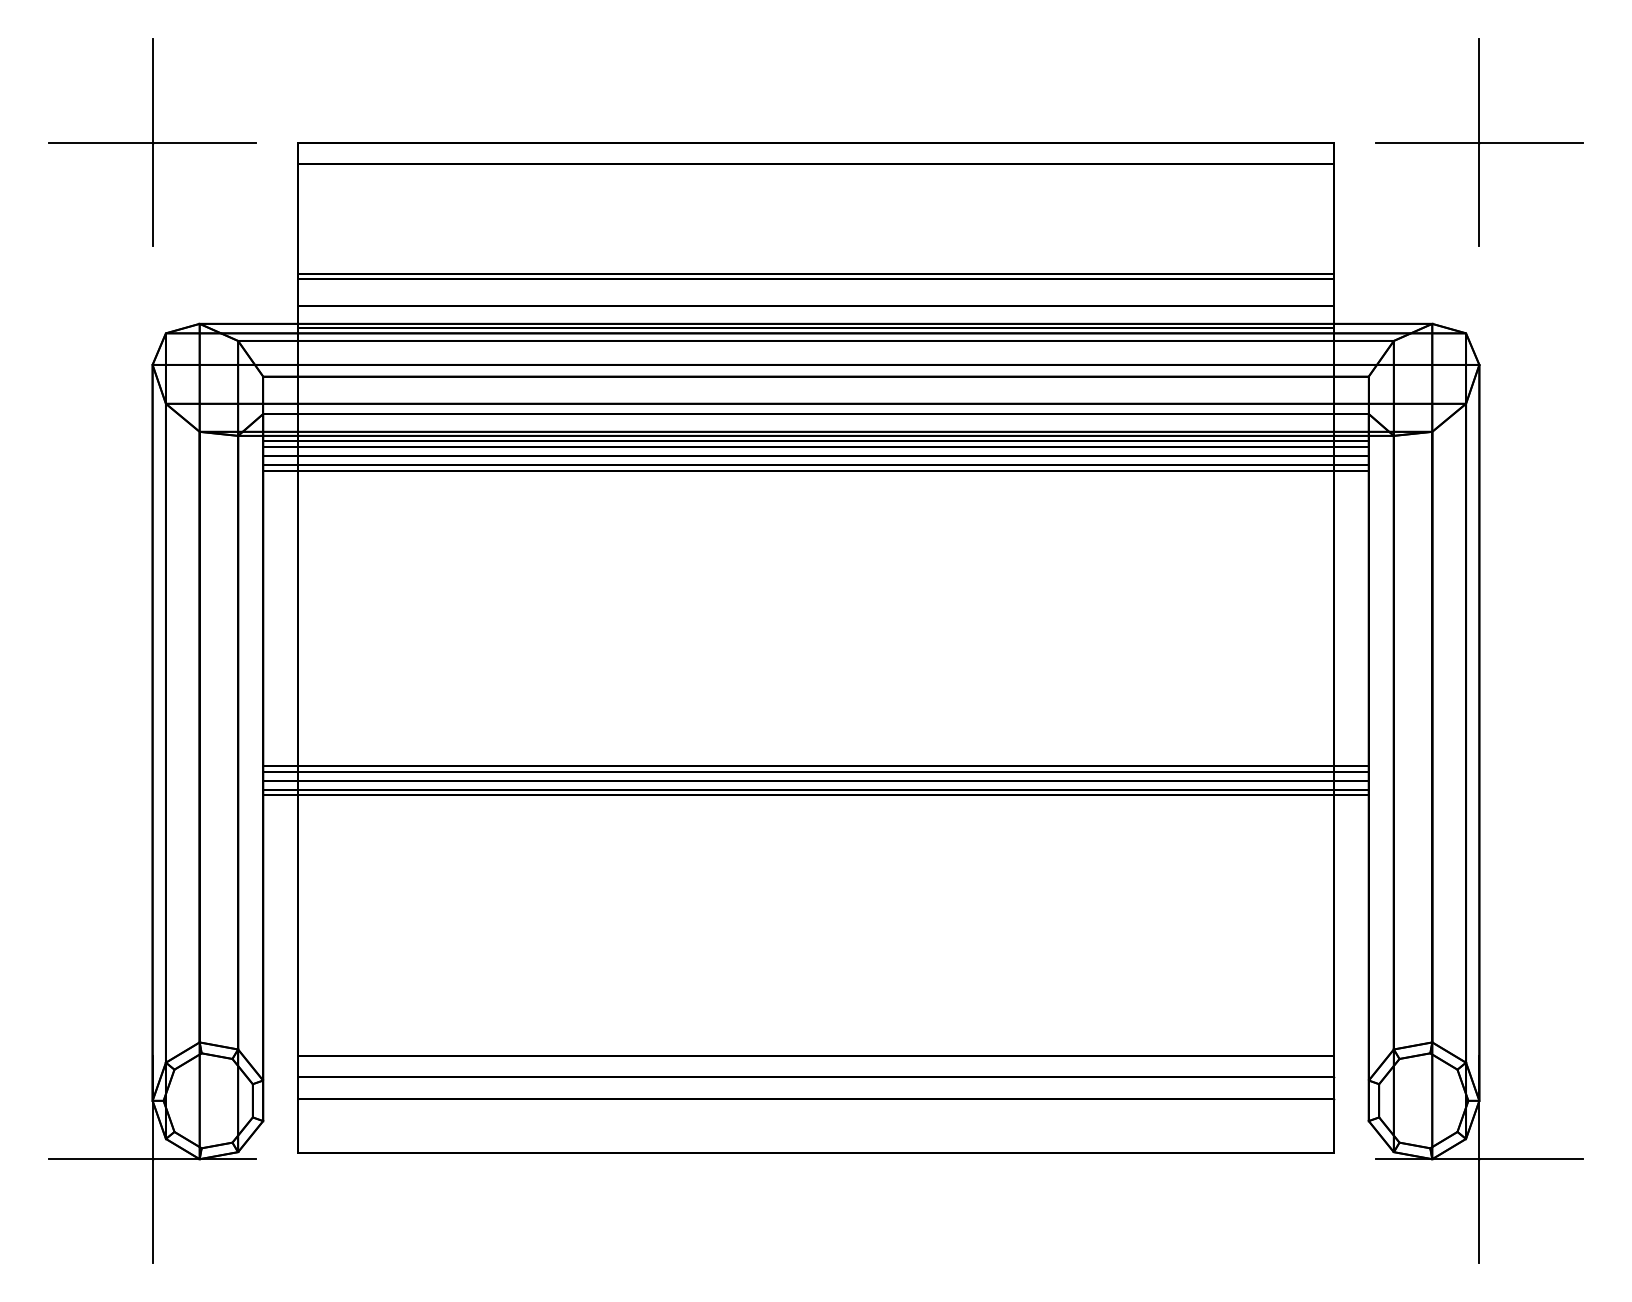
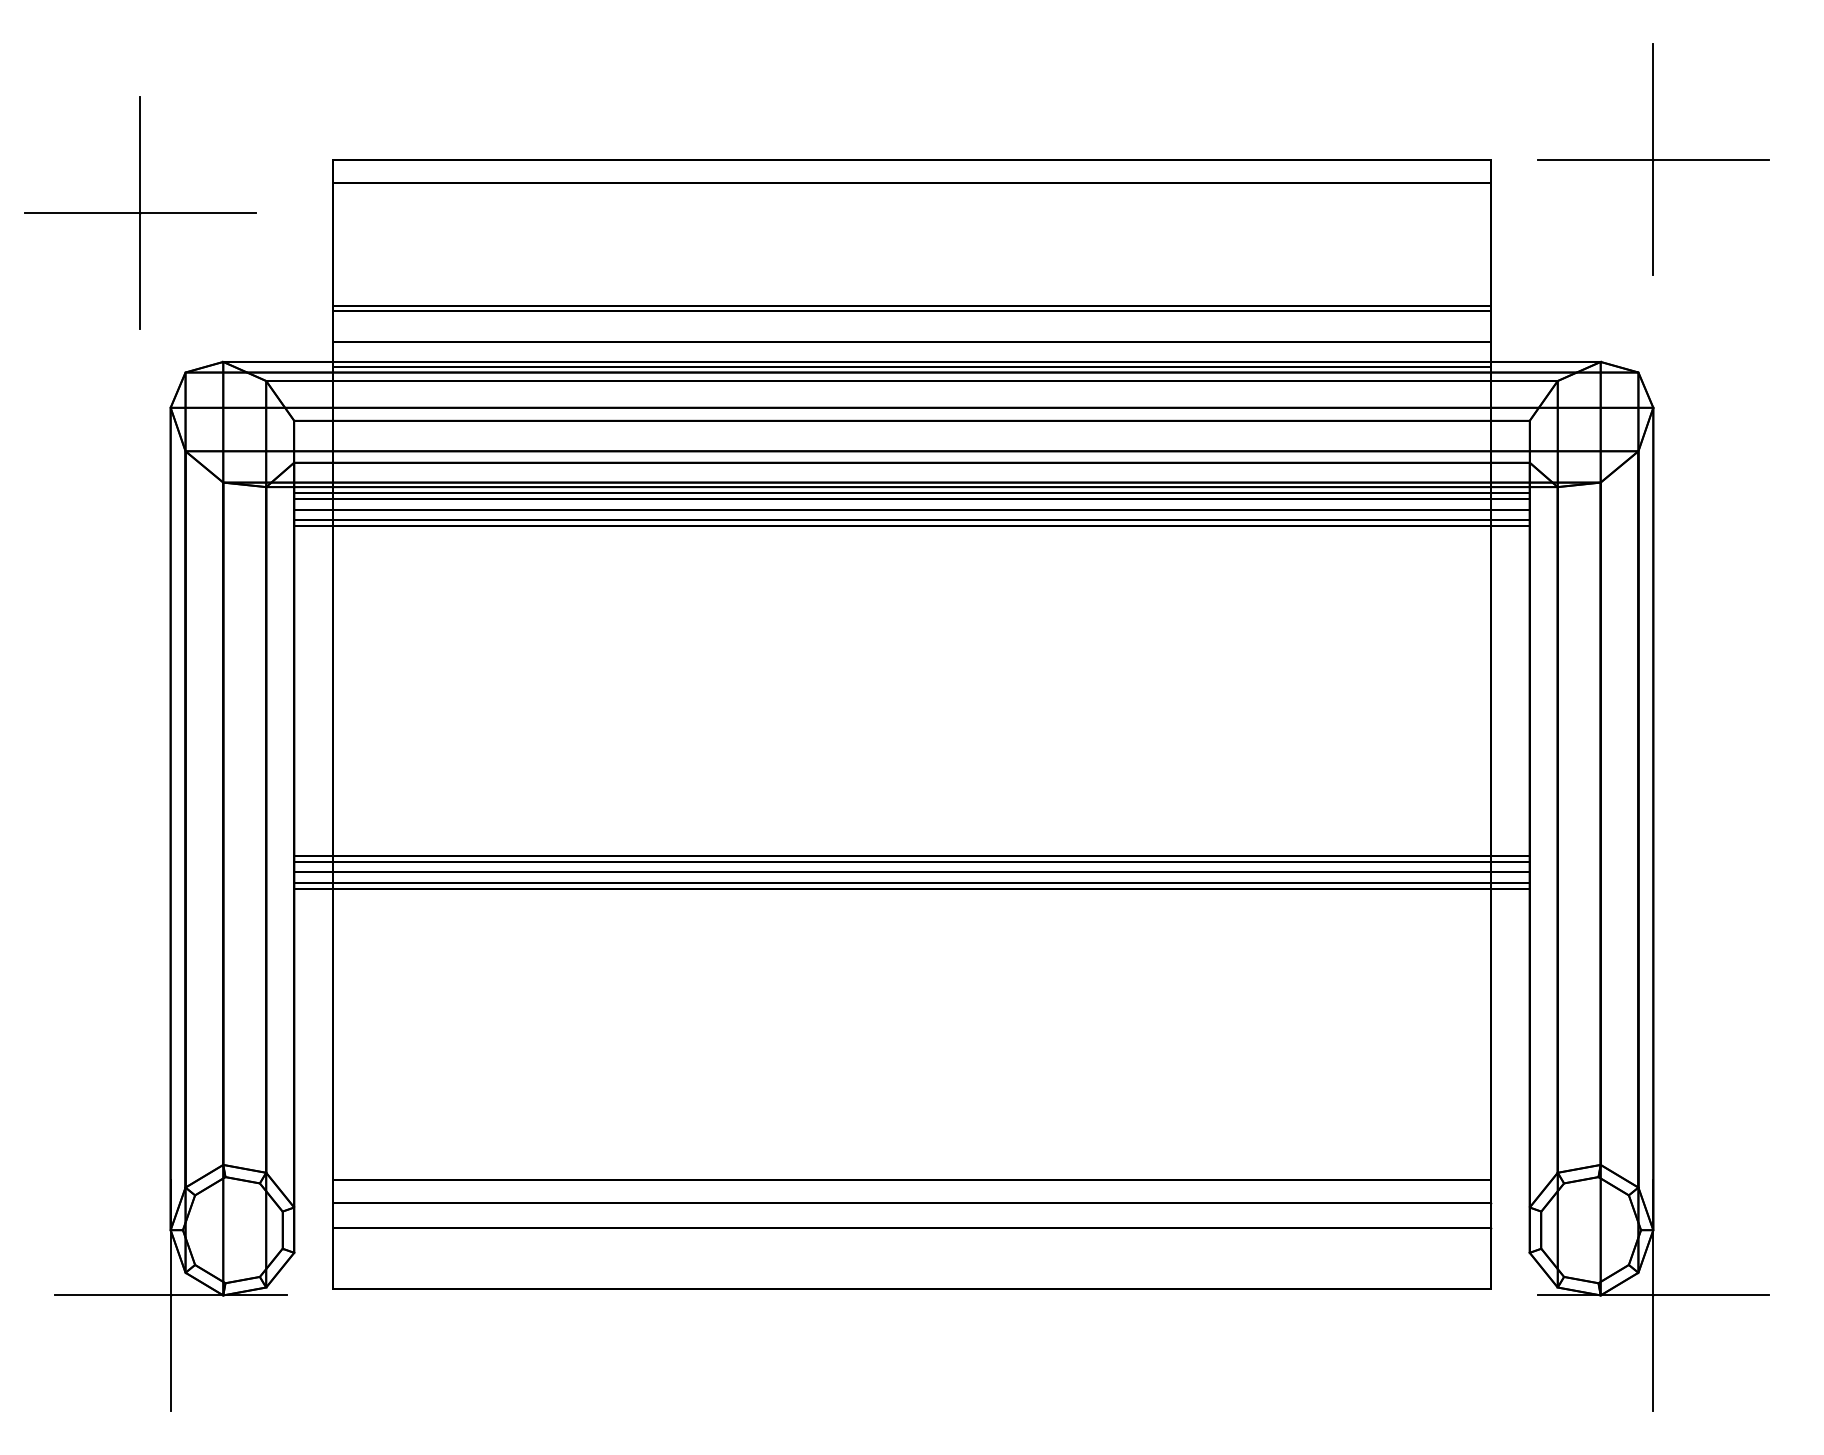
part: (152, 142) -> (140, 212), moved

